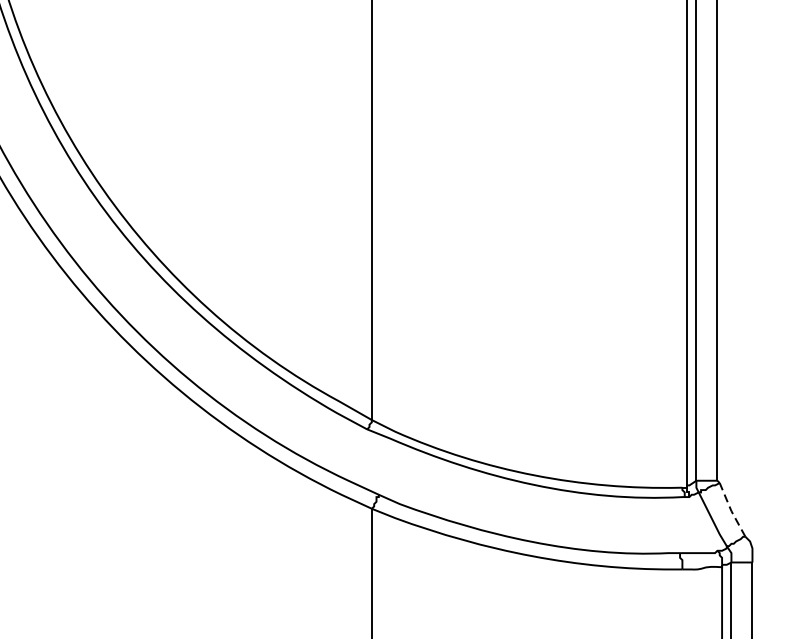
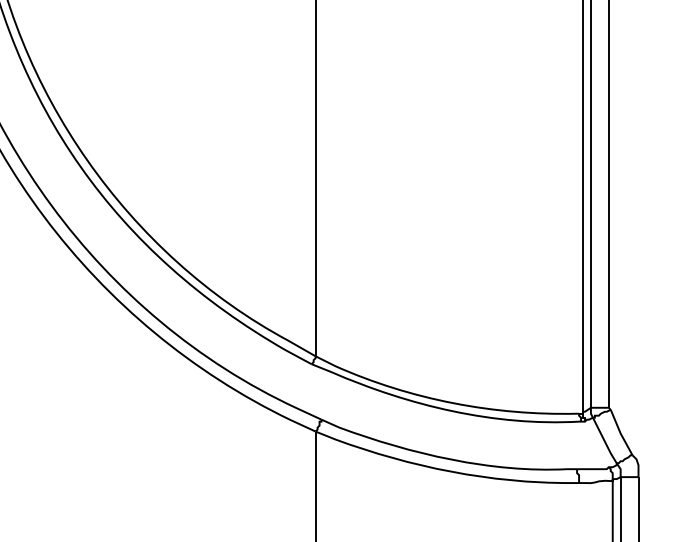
line: (731, 511) -> (620, 433), dashed -> solid

